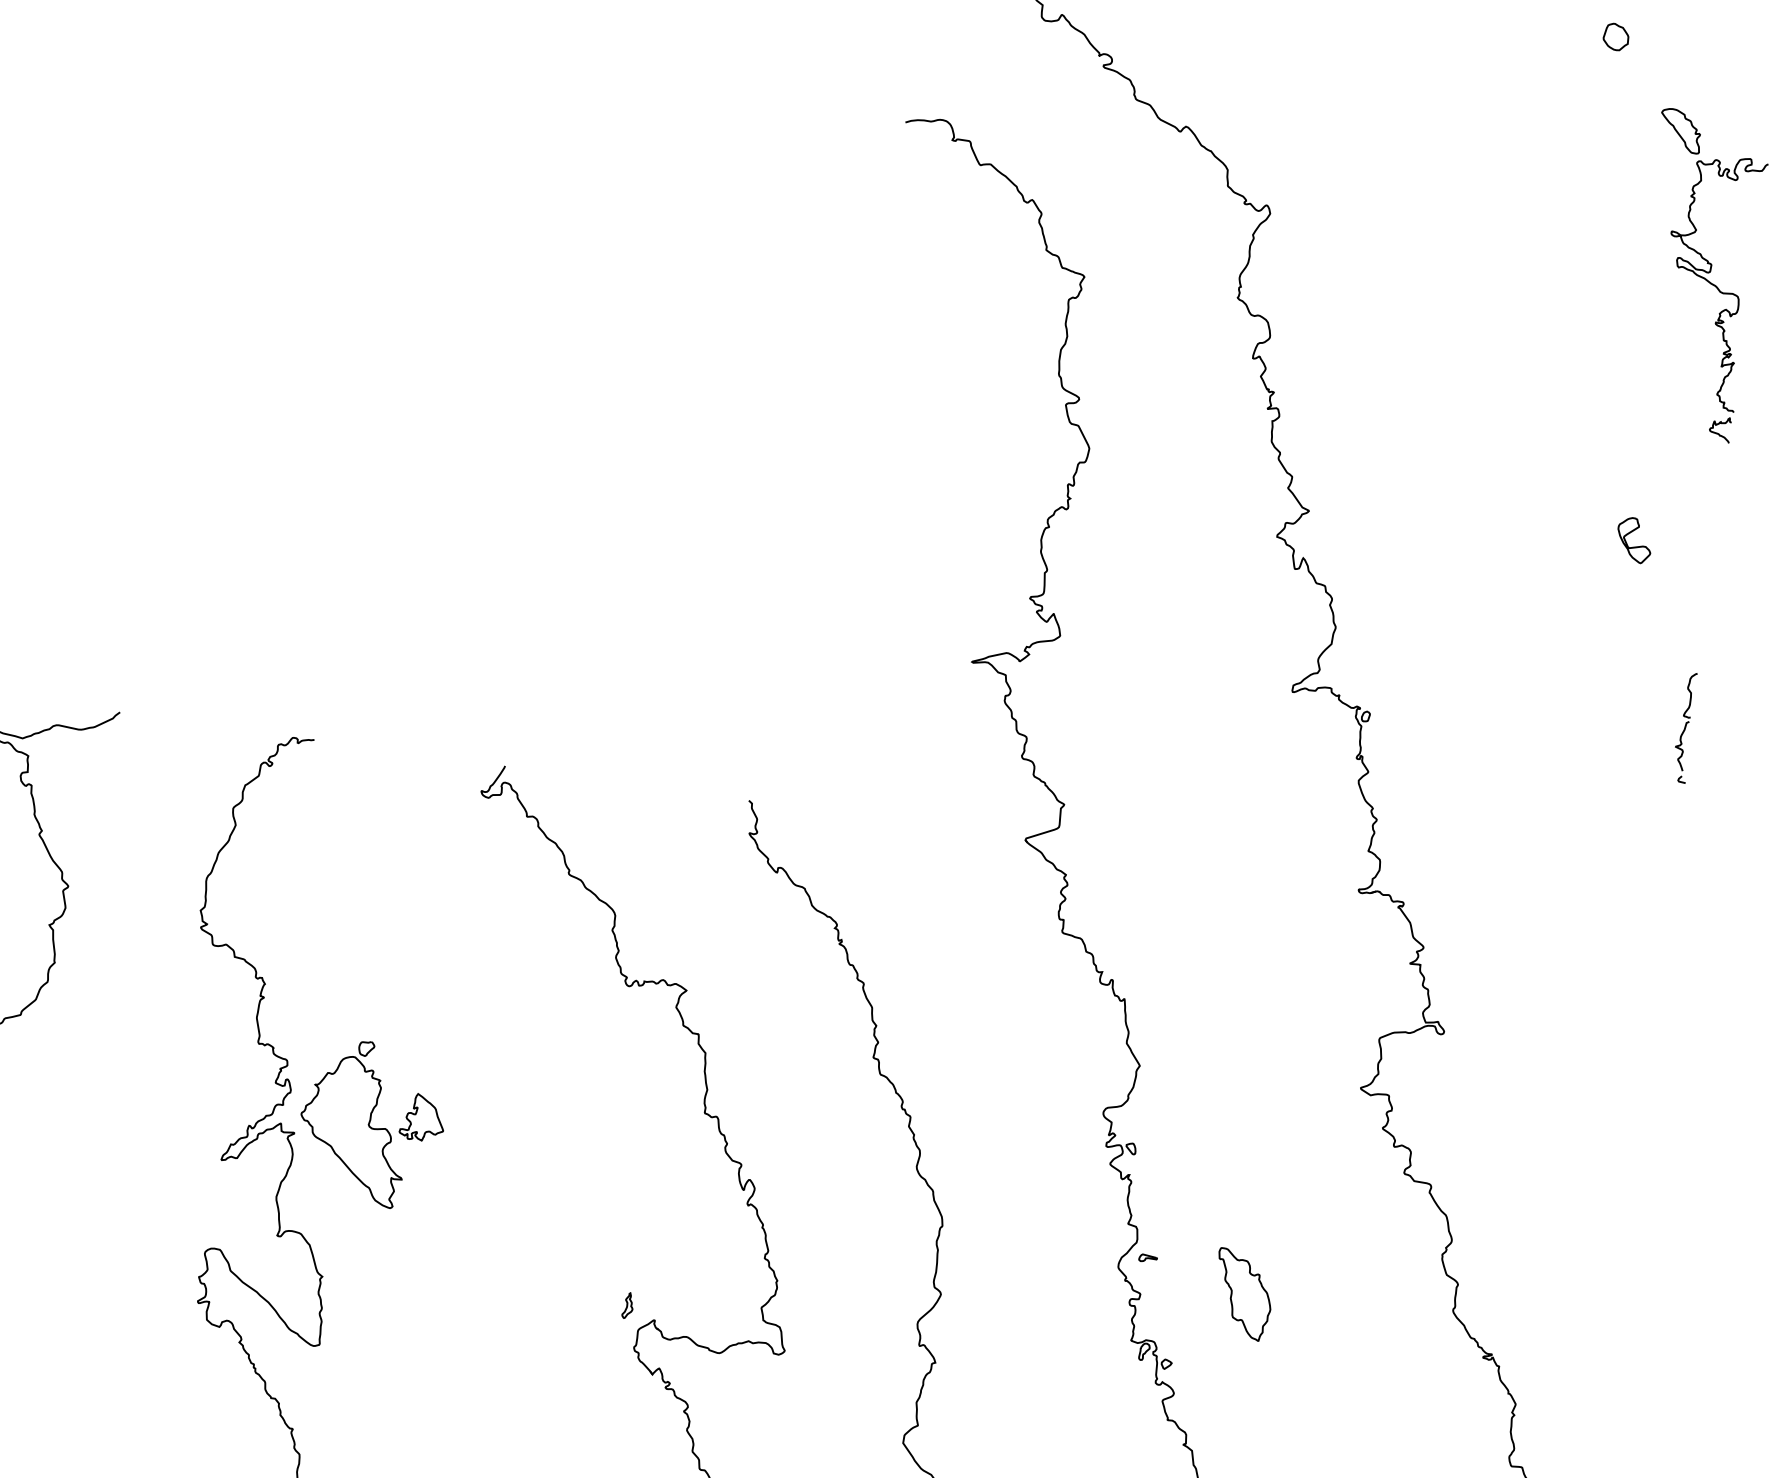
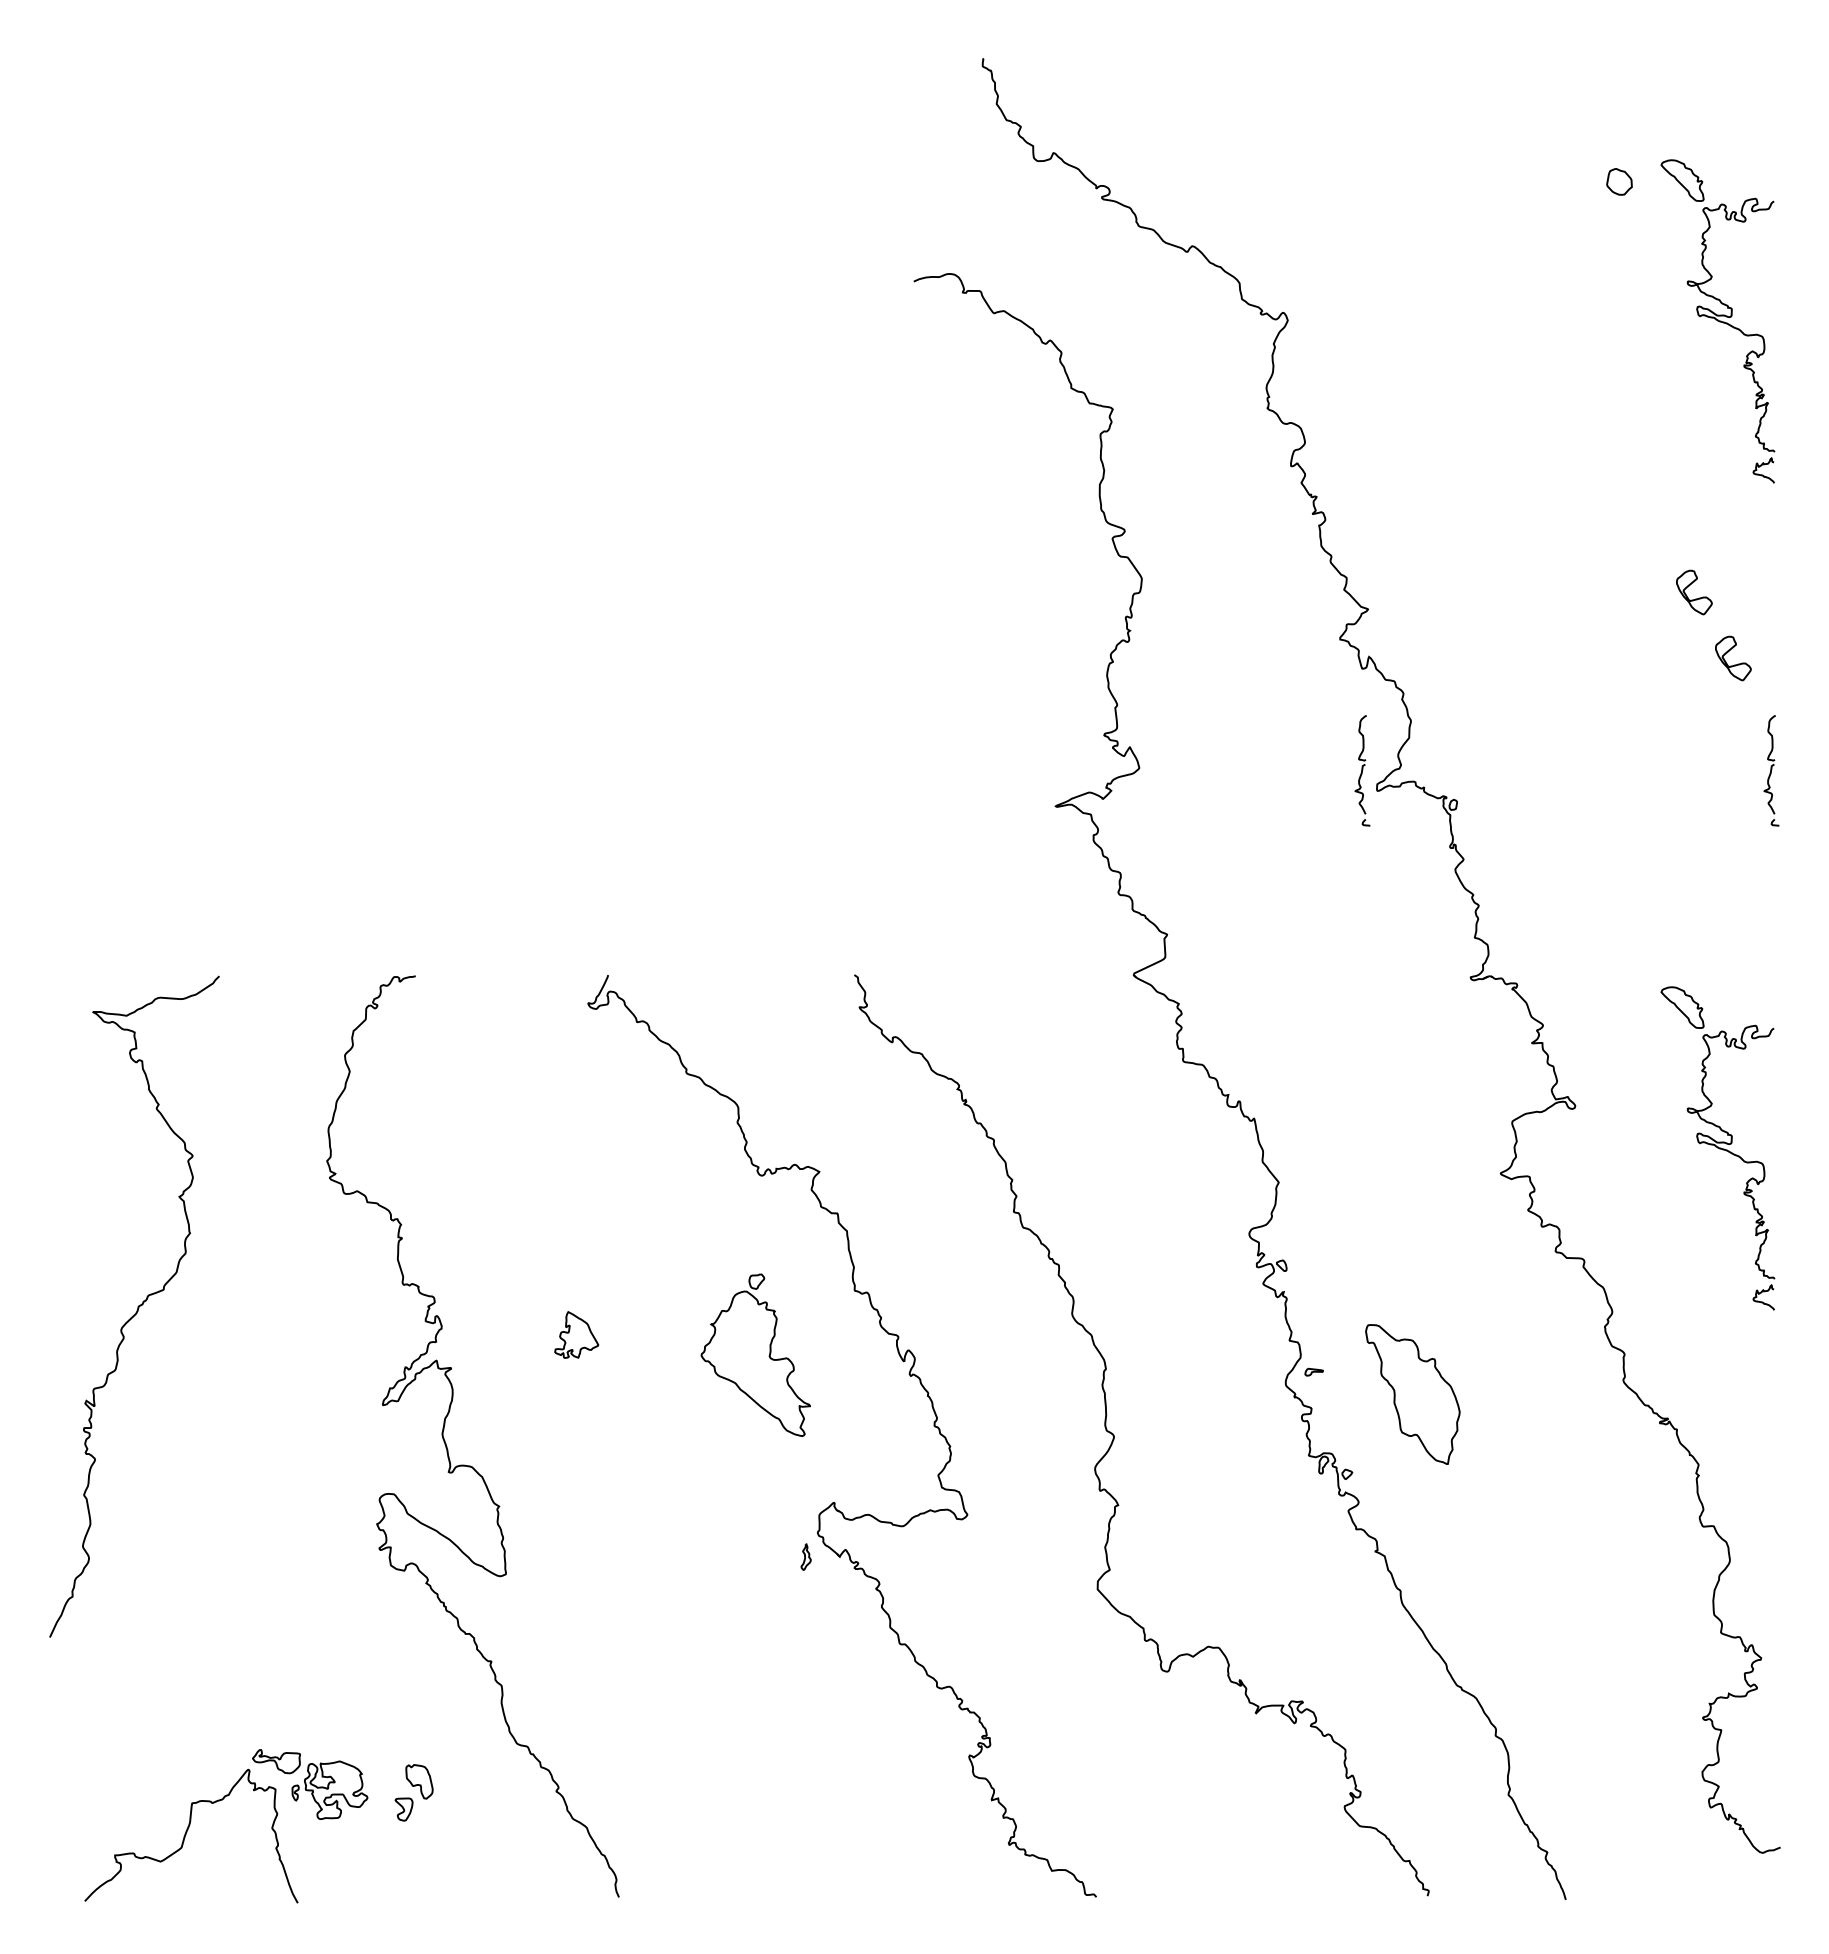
part: (1616, 36) -> (1619, 181), moved
part: (1663, 617) -> (1734, 664), added
part: (1280, 669) -> (1362, 770), added
part: (1578, 1093) -> (1717, 1148), added
part: (354, 1120) -> (755, 1354), moved
part: (1243, 1294) -> (1413, 1394), size x1.6
part: (627, 1305) -> (805, 1556), moved

